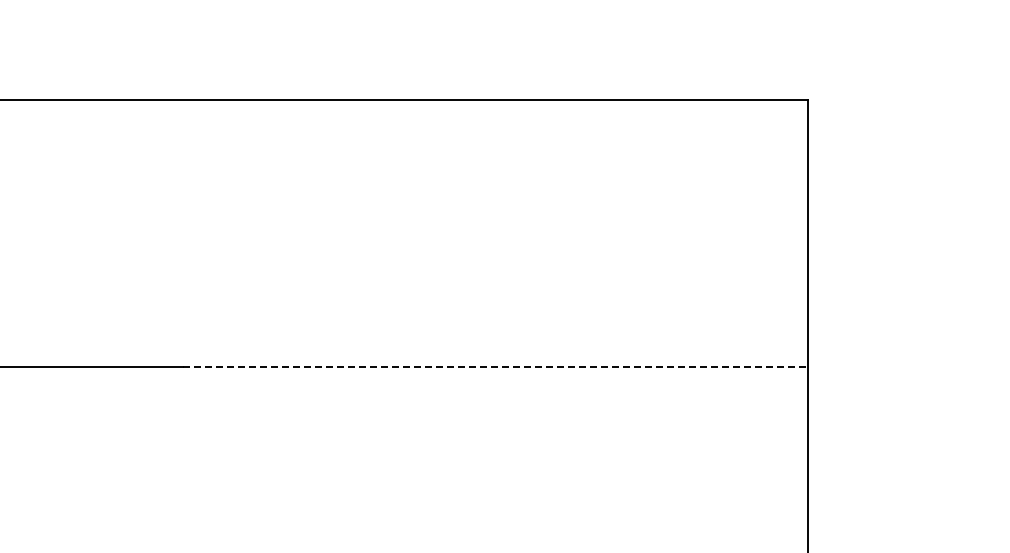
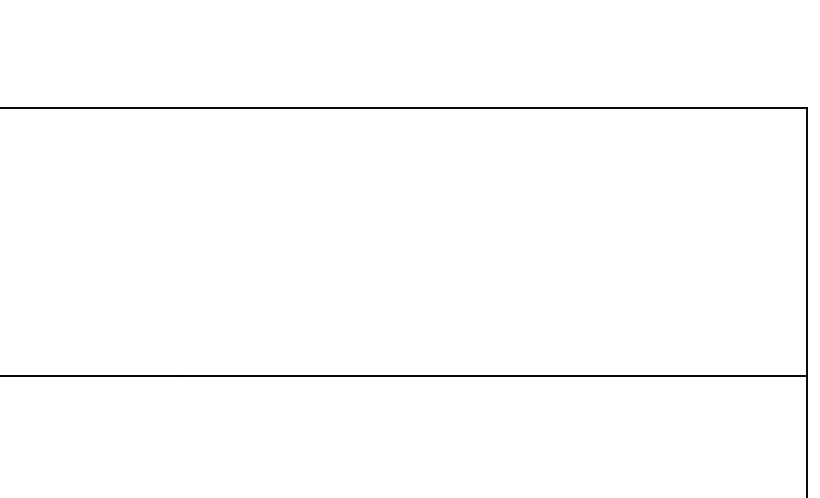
line: (495, 367) -> (494, 376), dashed -> solid

